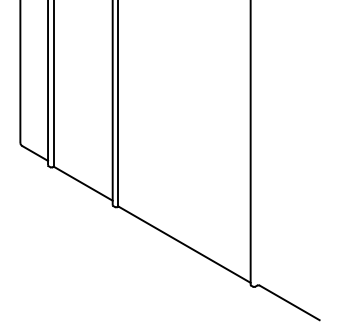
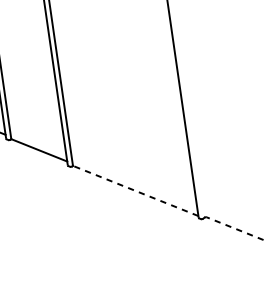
line: (184, 244) -> (135, 190), solid -> dashed
line: (289, 302) -> (234, 228), solid -> dashed

